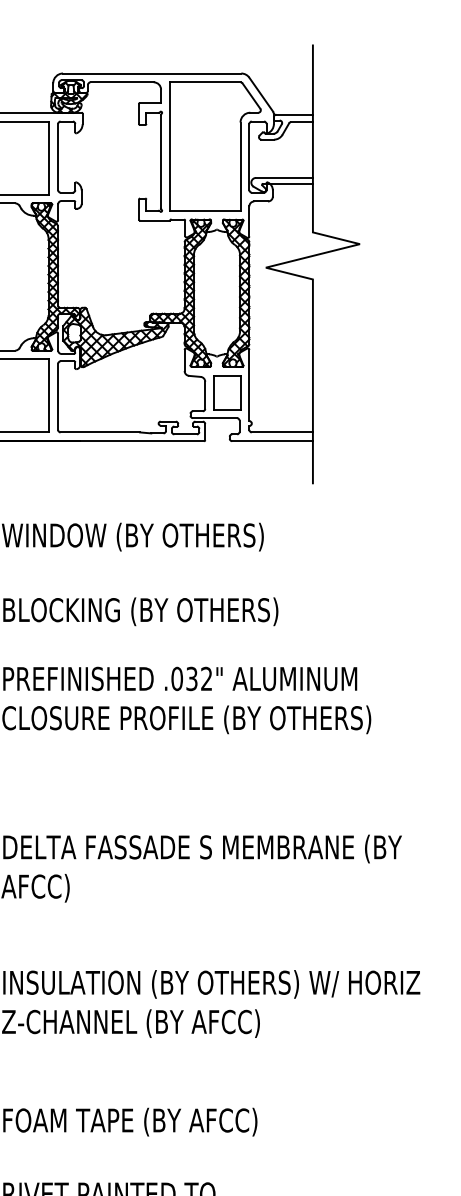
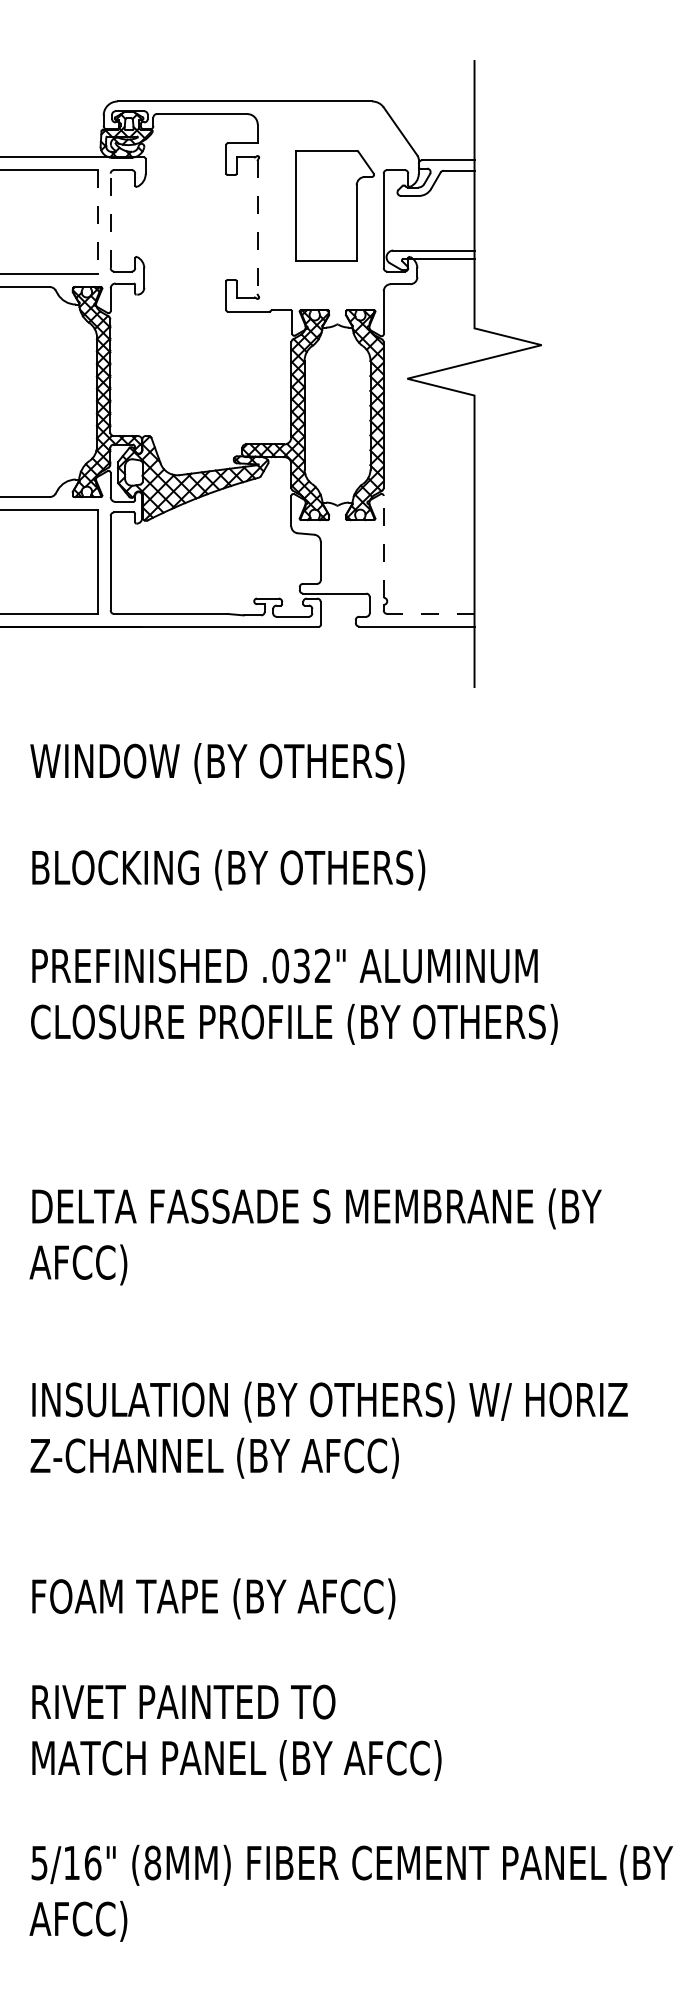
part: (214, 146) -> (334, 205), size x0.6
line: (58, 156) -> (110, 220), solid -> dashed
line: (49, 158) -> (98, 222), solid -> dashed
line: (160, 161) -> (257, 227), solid -> dashed
line: (249, 385) -> (383, 546), solid -> dashed
part: (226, 392) -> (351, 556), removed
line: (282, 432) -> (430, 613), solid -> dashed

